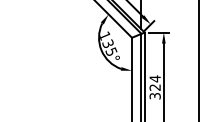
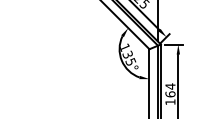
text: (155, 92) -> (170, 98), 324 -> 164

